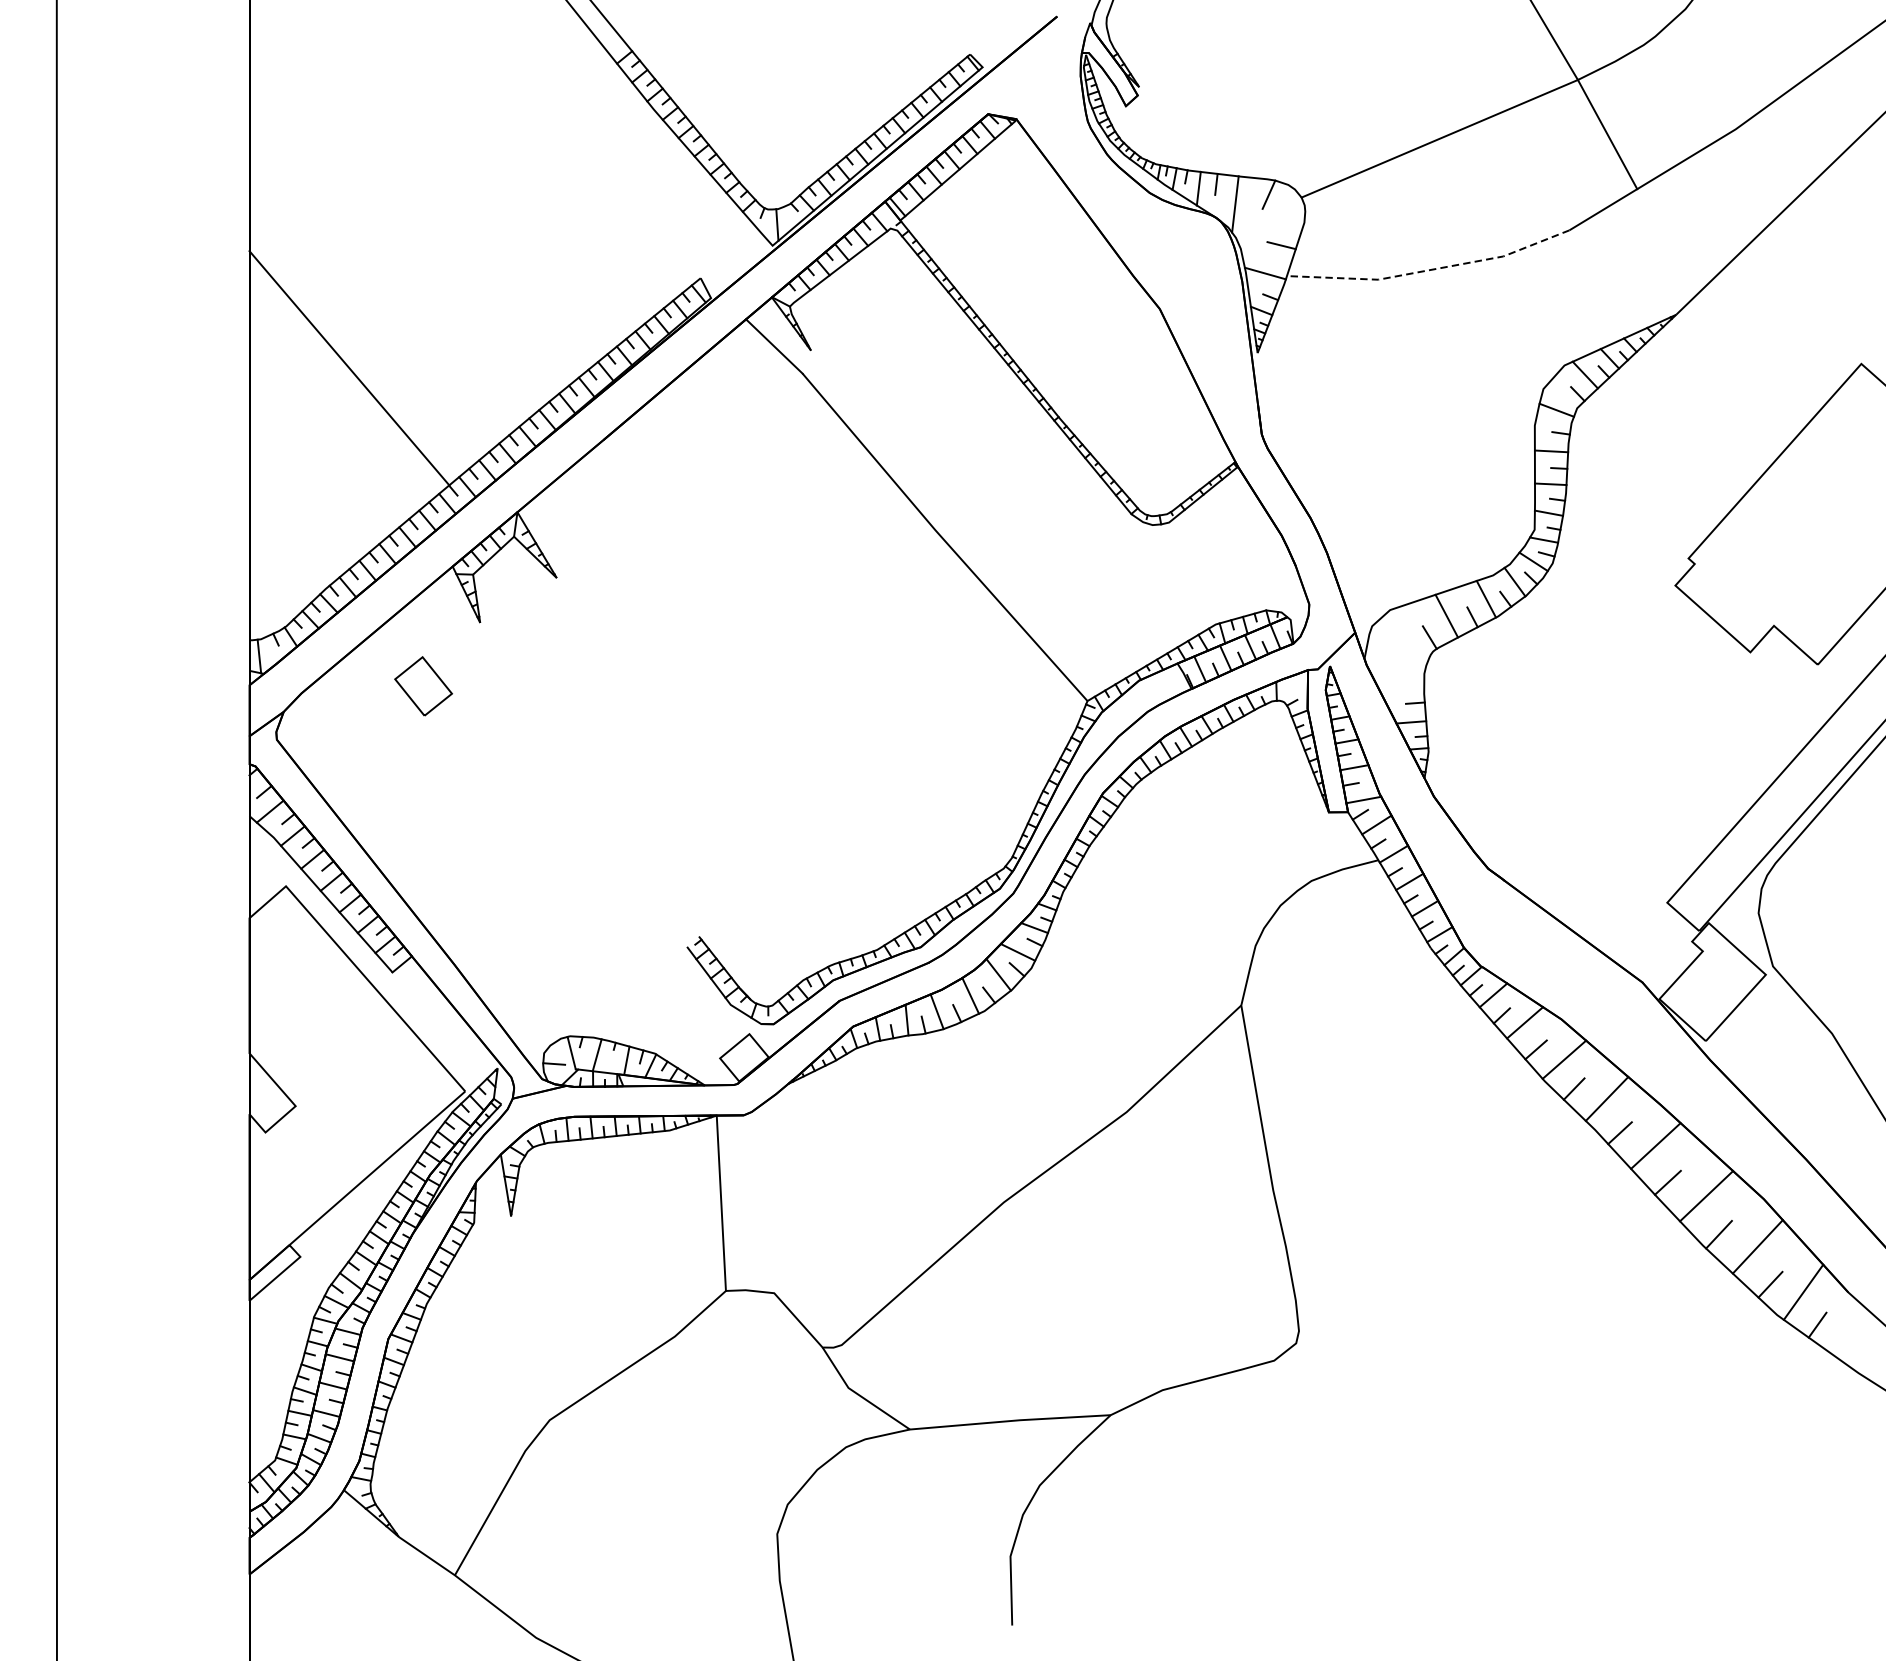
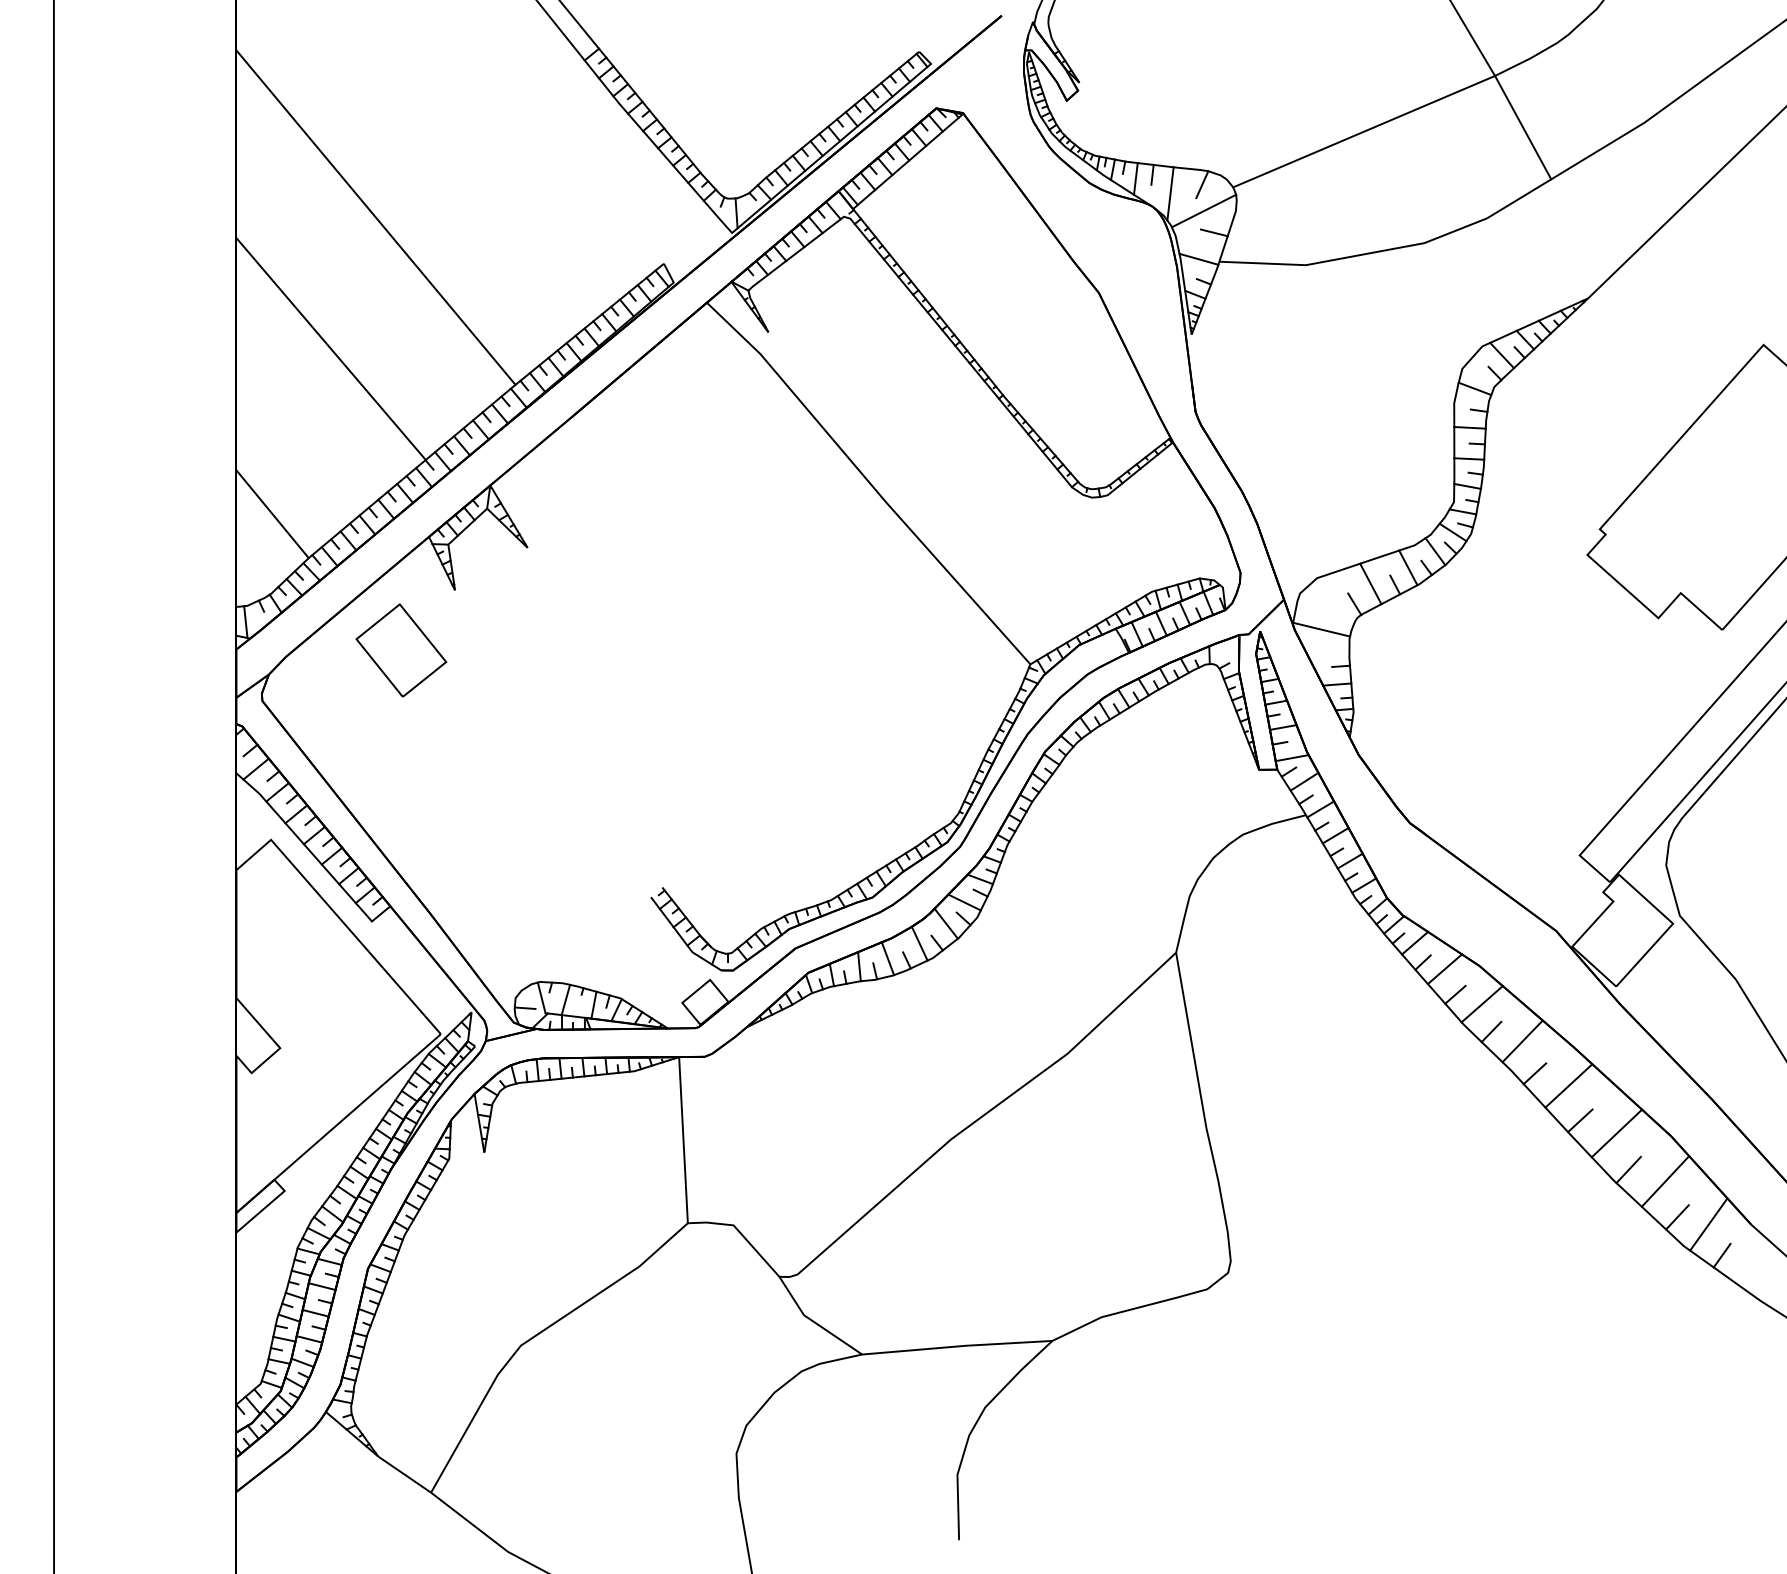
line: (1270, 222) -> (1203, 210), added
line: (396, 229) -> (375, 217), added
line: (1430, 269) -> (1355, 255), dashed -> solid
line: (287, 542) -> (272, 514), added
line: (1394, 664) -> (1321, 629), added
part: (423, 686) -> (401, 650), size x1.67

